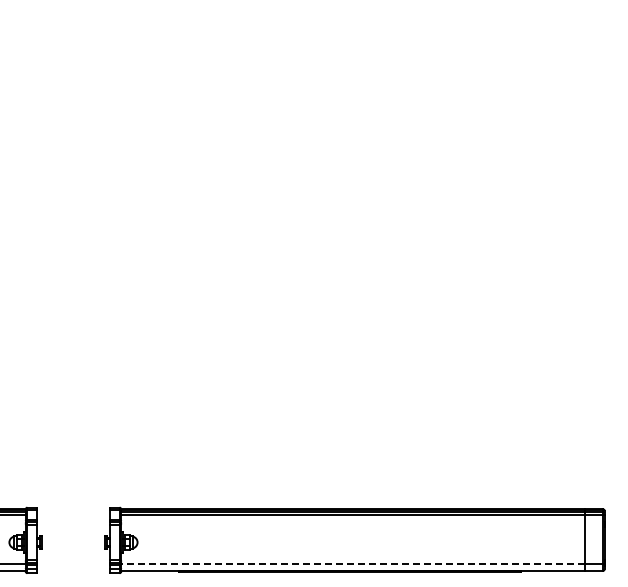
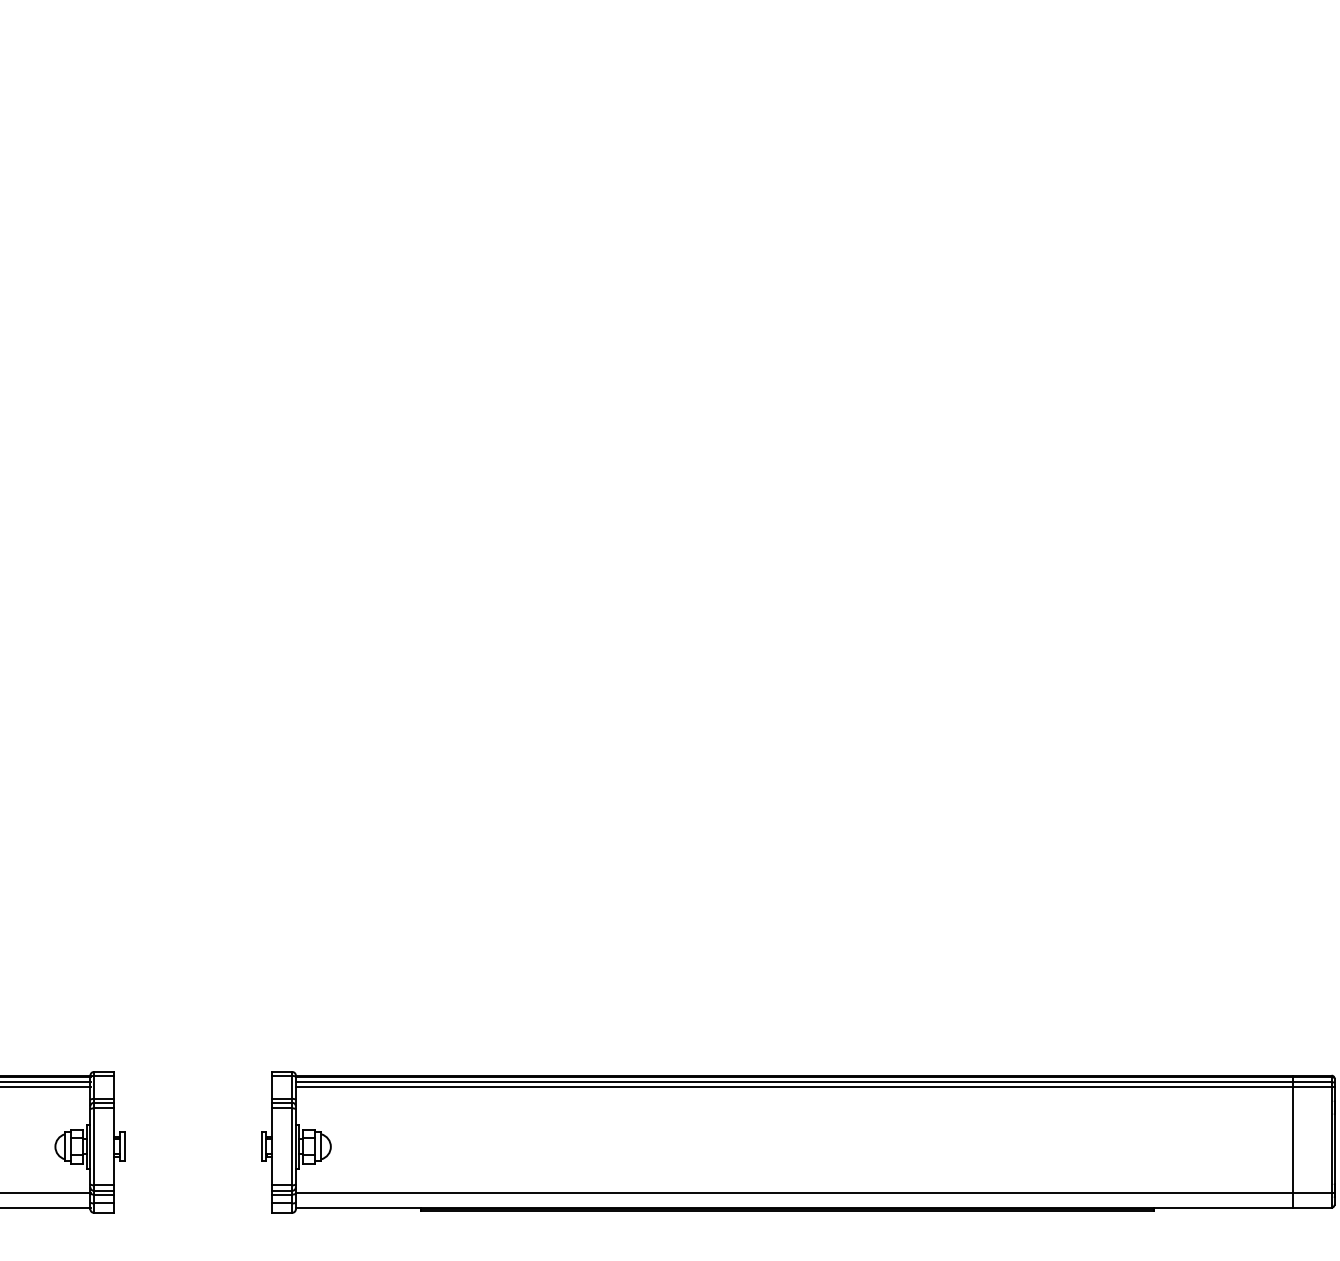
line: (352, 564) -> (792, 1194), dashed -> solid

